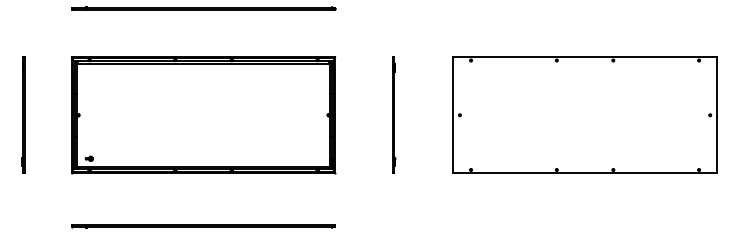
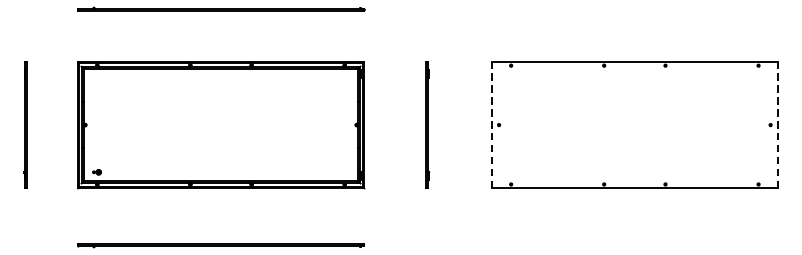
line: (453, 114) -> (492, 124), solid -> dashed
line: (716, 114) -> (777, 124), solid -> dashed

